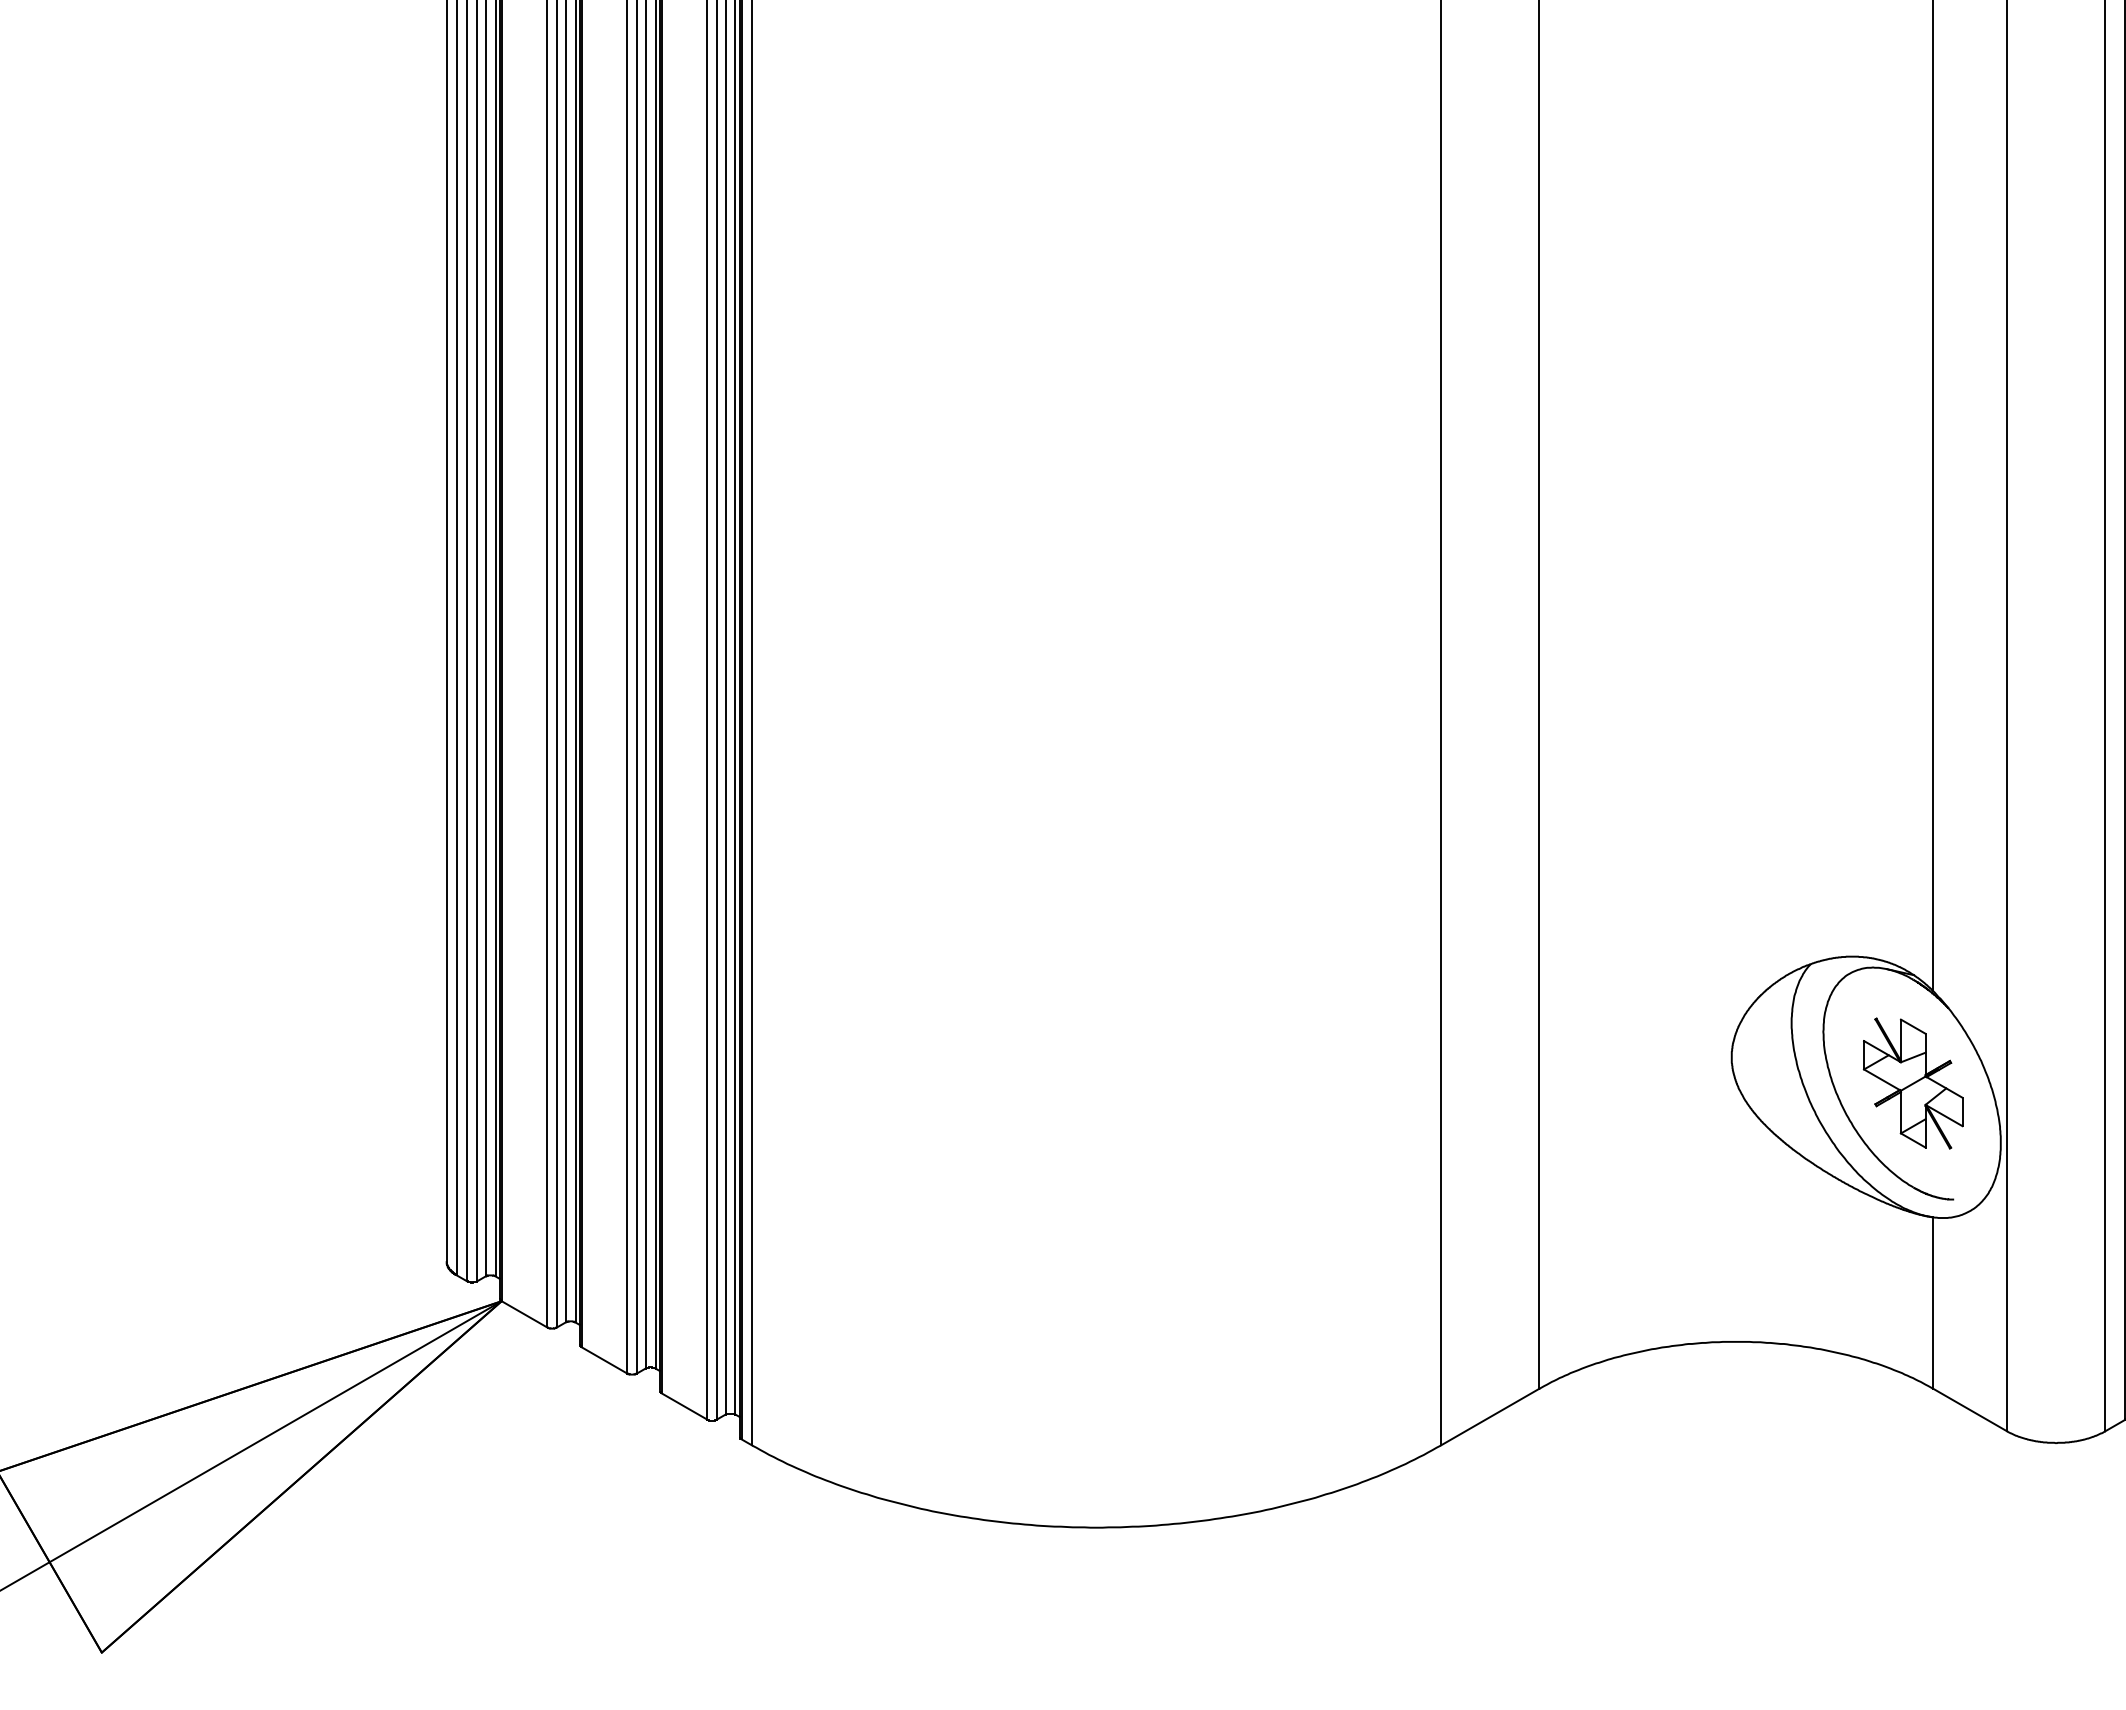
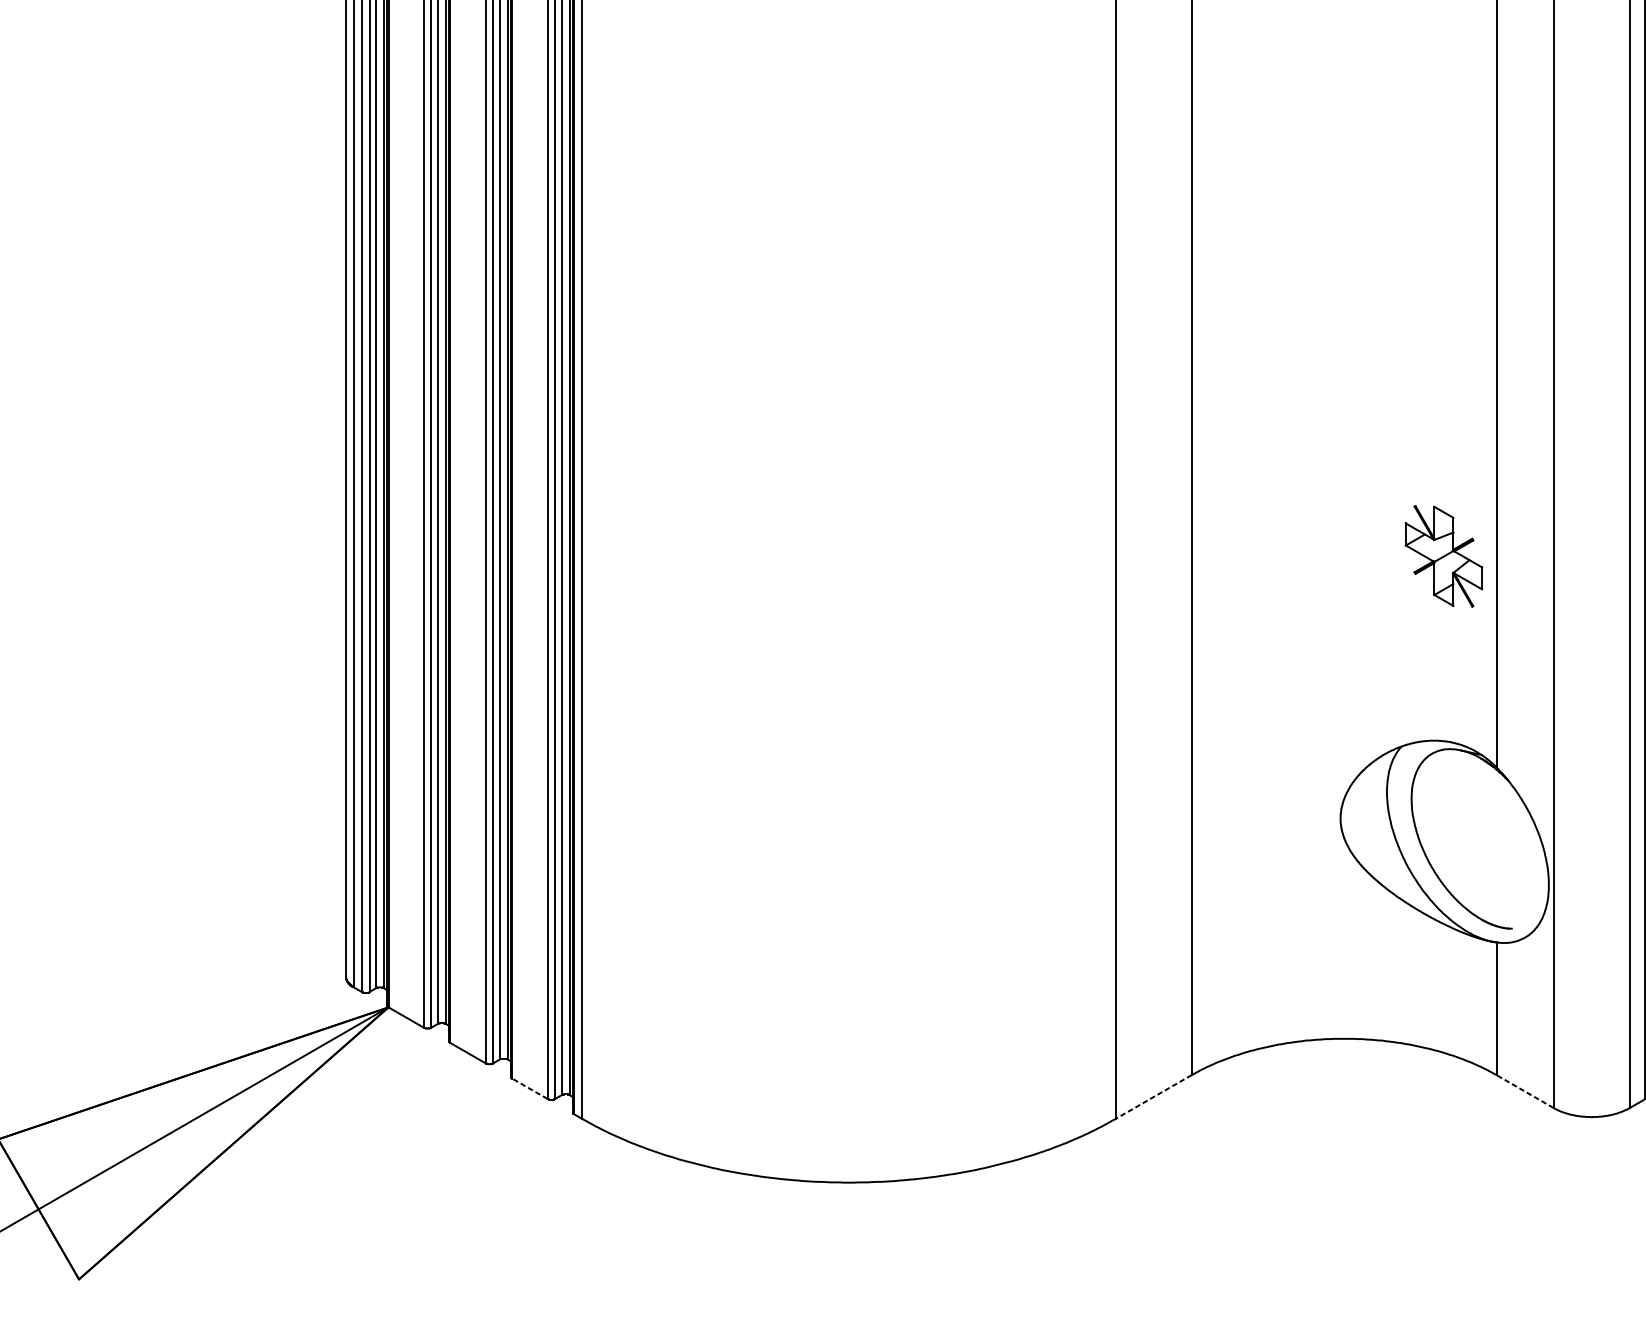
part: (1912, 1083) -> (1443, 556), moved
line: (683, 1406) -> (529, 1088), solid -> dashed
line: (1970, 1409) -> (1525, 1091), solid -> dashed
line: (1490, 1417) -> (1153, 1097), solid -> dashed

